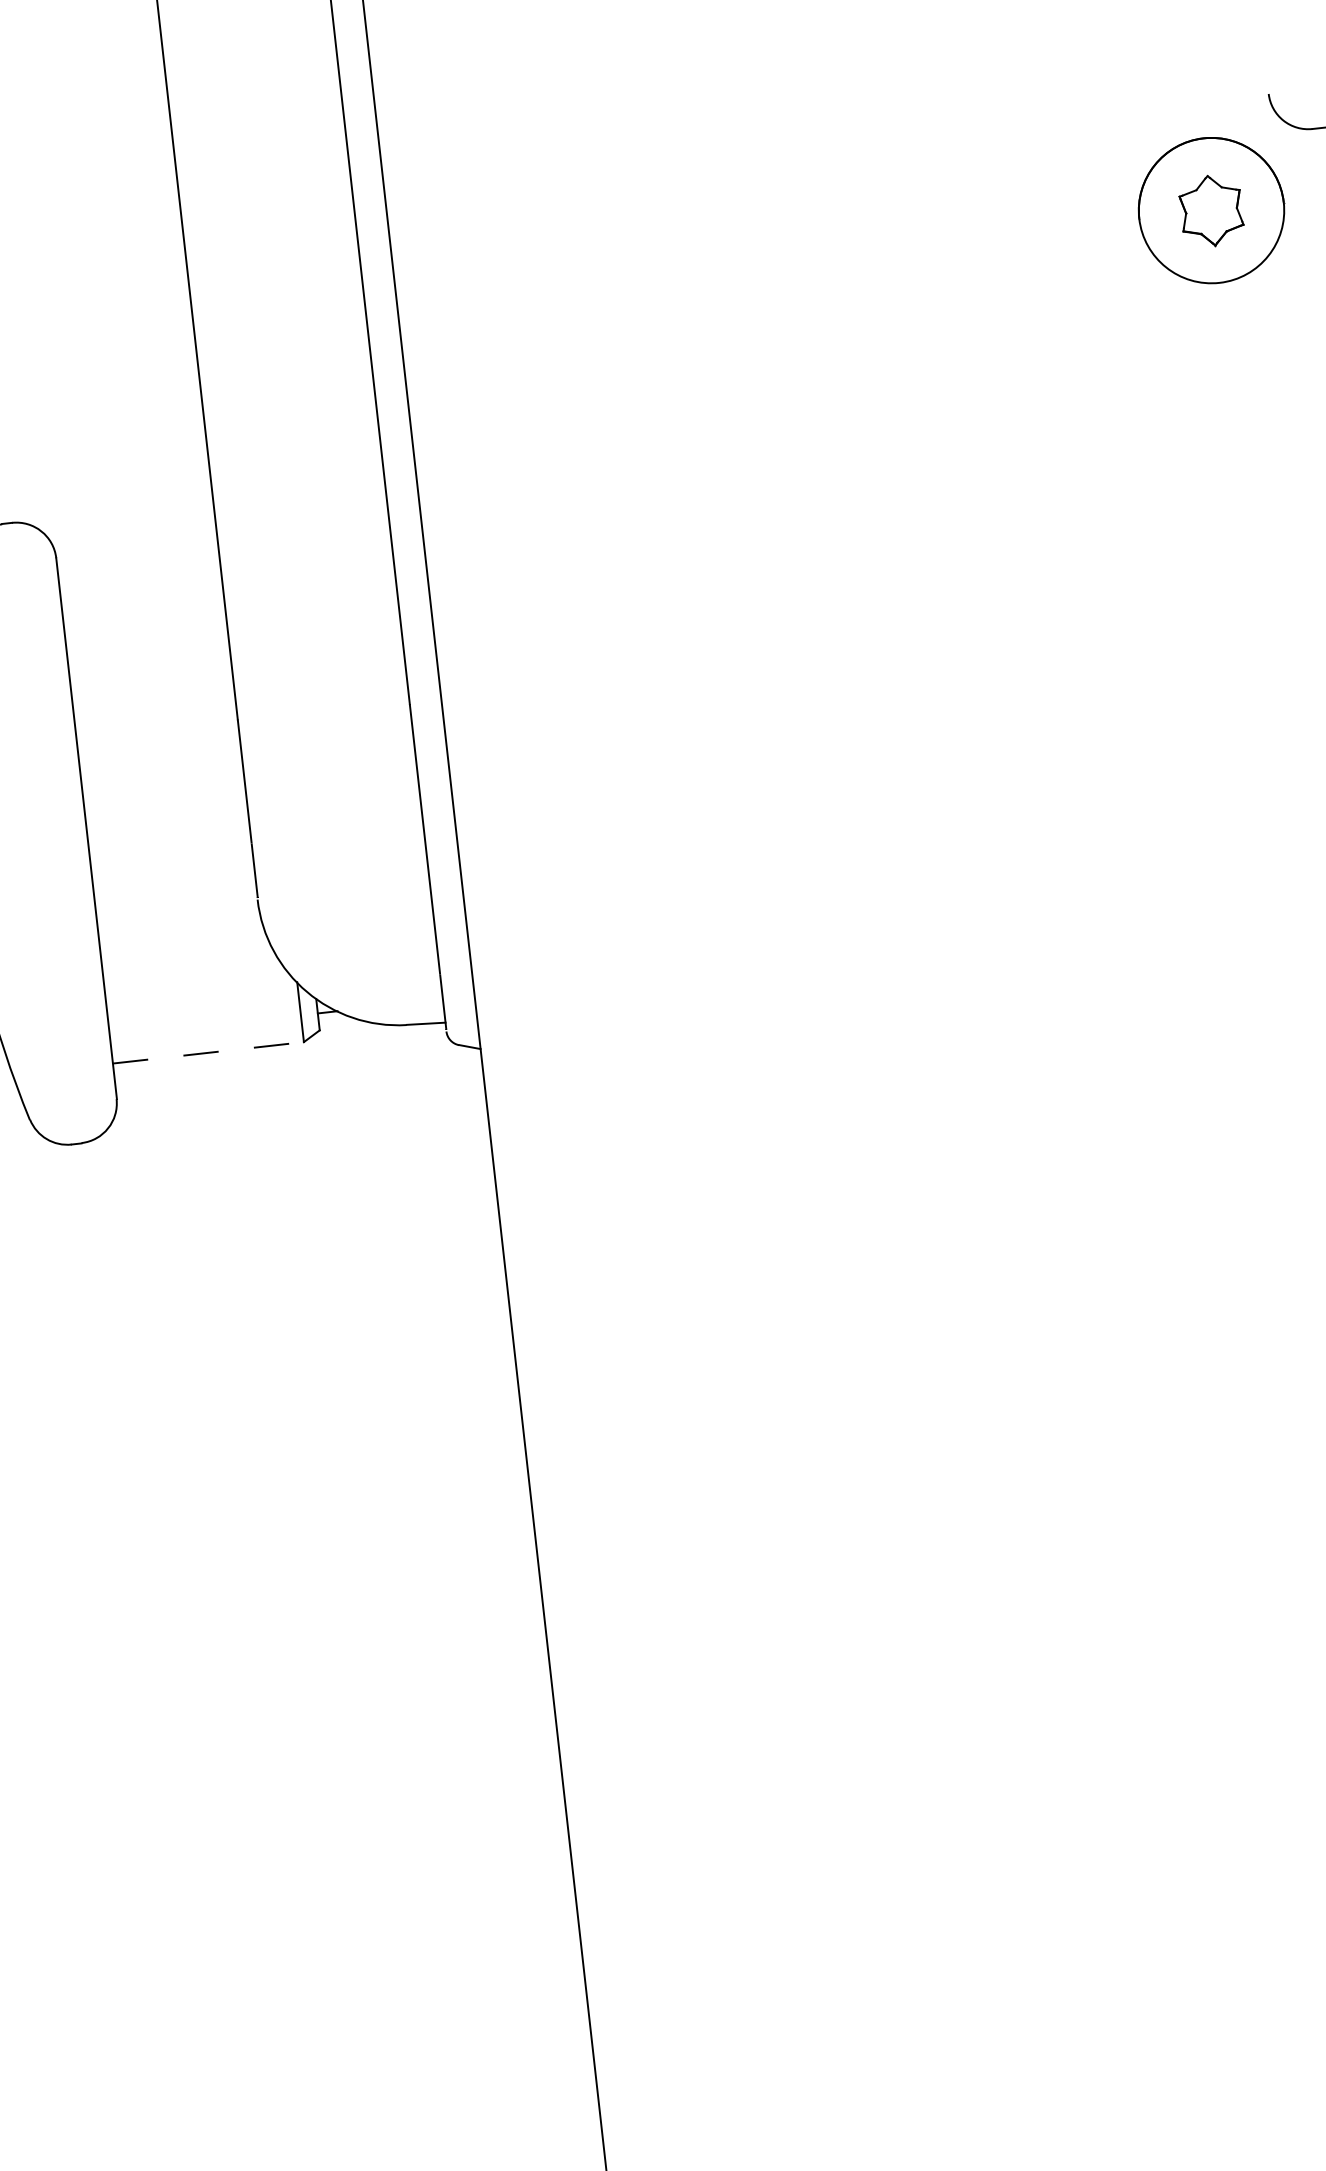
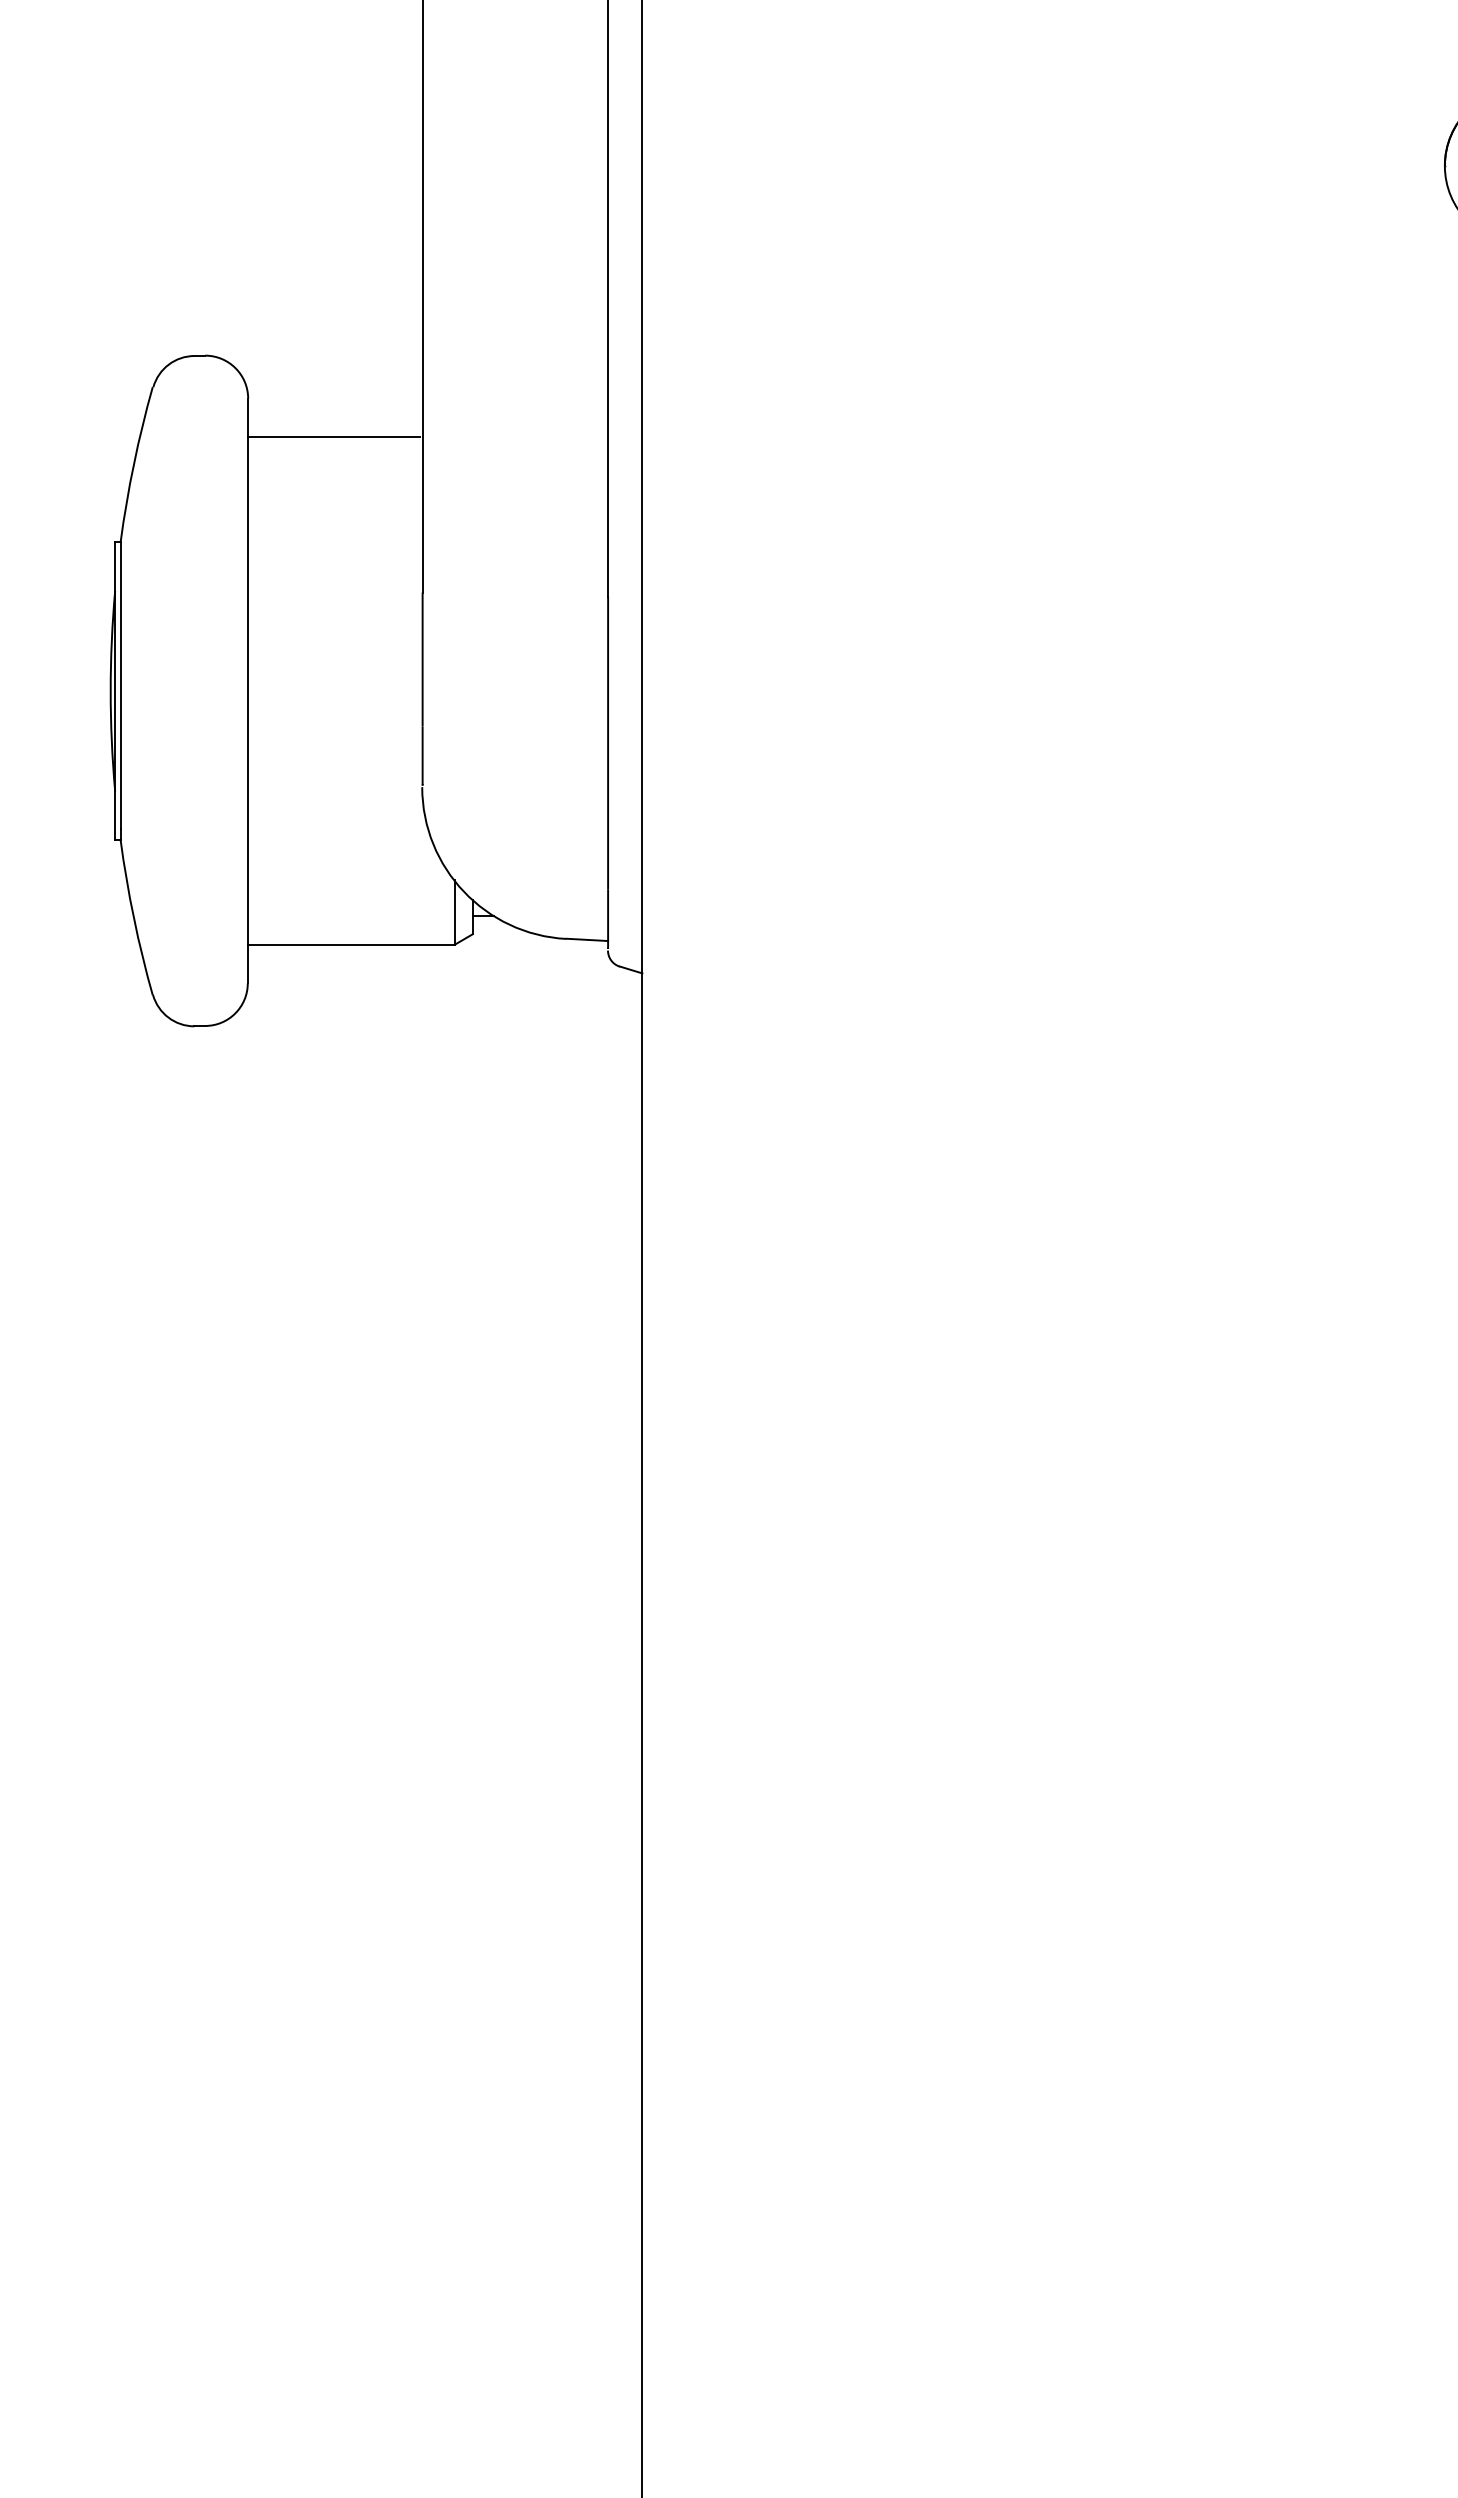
line: (140, 585) -> (334, 437), added
line: (208, 1052) -> (351, 944), dashed -> solid

